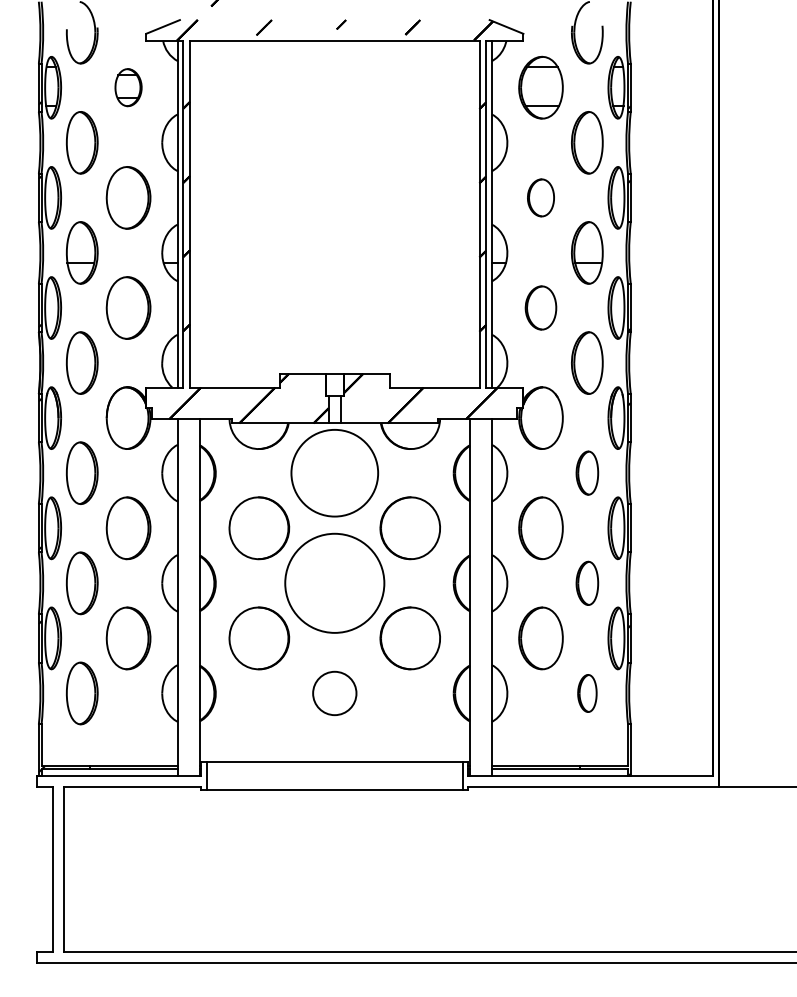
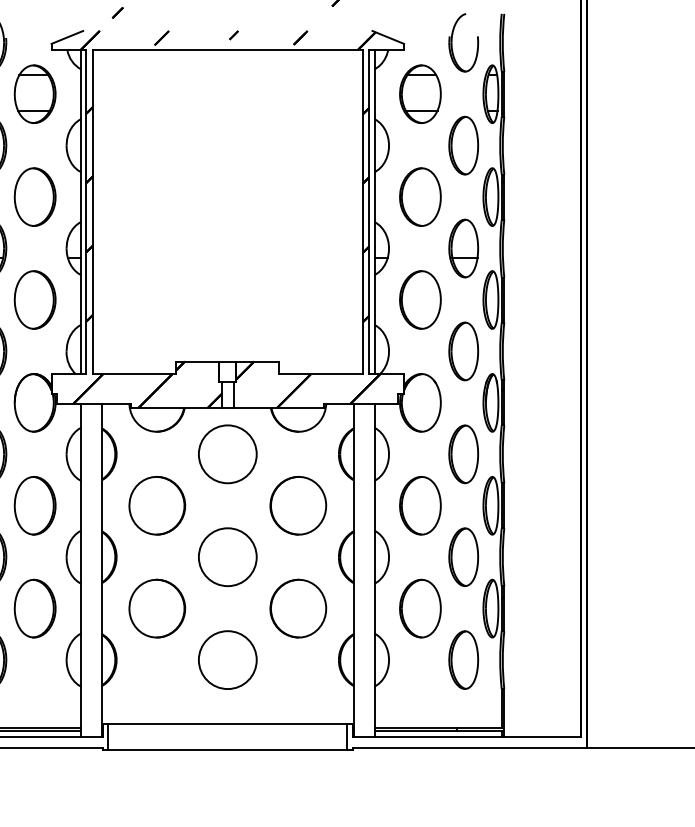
part: (128, 87) -> (35, 94), size x1.67
part: (540, 197) -> (419, 196), size x1.67
part: (540, 307) -> (419, 299), size x1.43
part: (587, 472) -> (463, 453), size x1.43
circle: (334, 473) -> (227, 454), size x0.71
circle: (334, 583) -> (227, 557), size x0.62
part: (587, 583) -> (463, 557), size x1.43
circle: (334, 693) -> (227, 660), size x1.43
part: (587, 693) -> (463, 660), size x1.67

